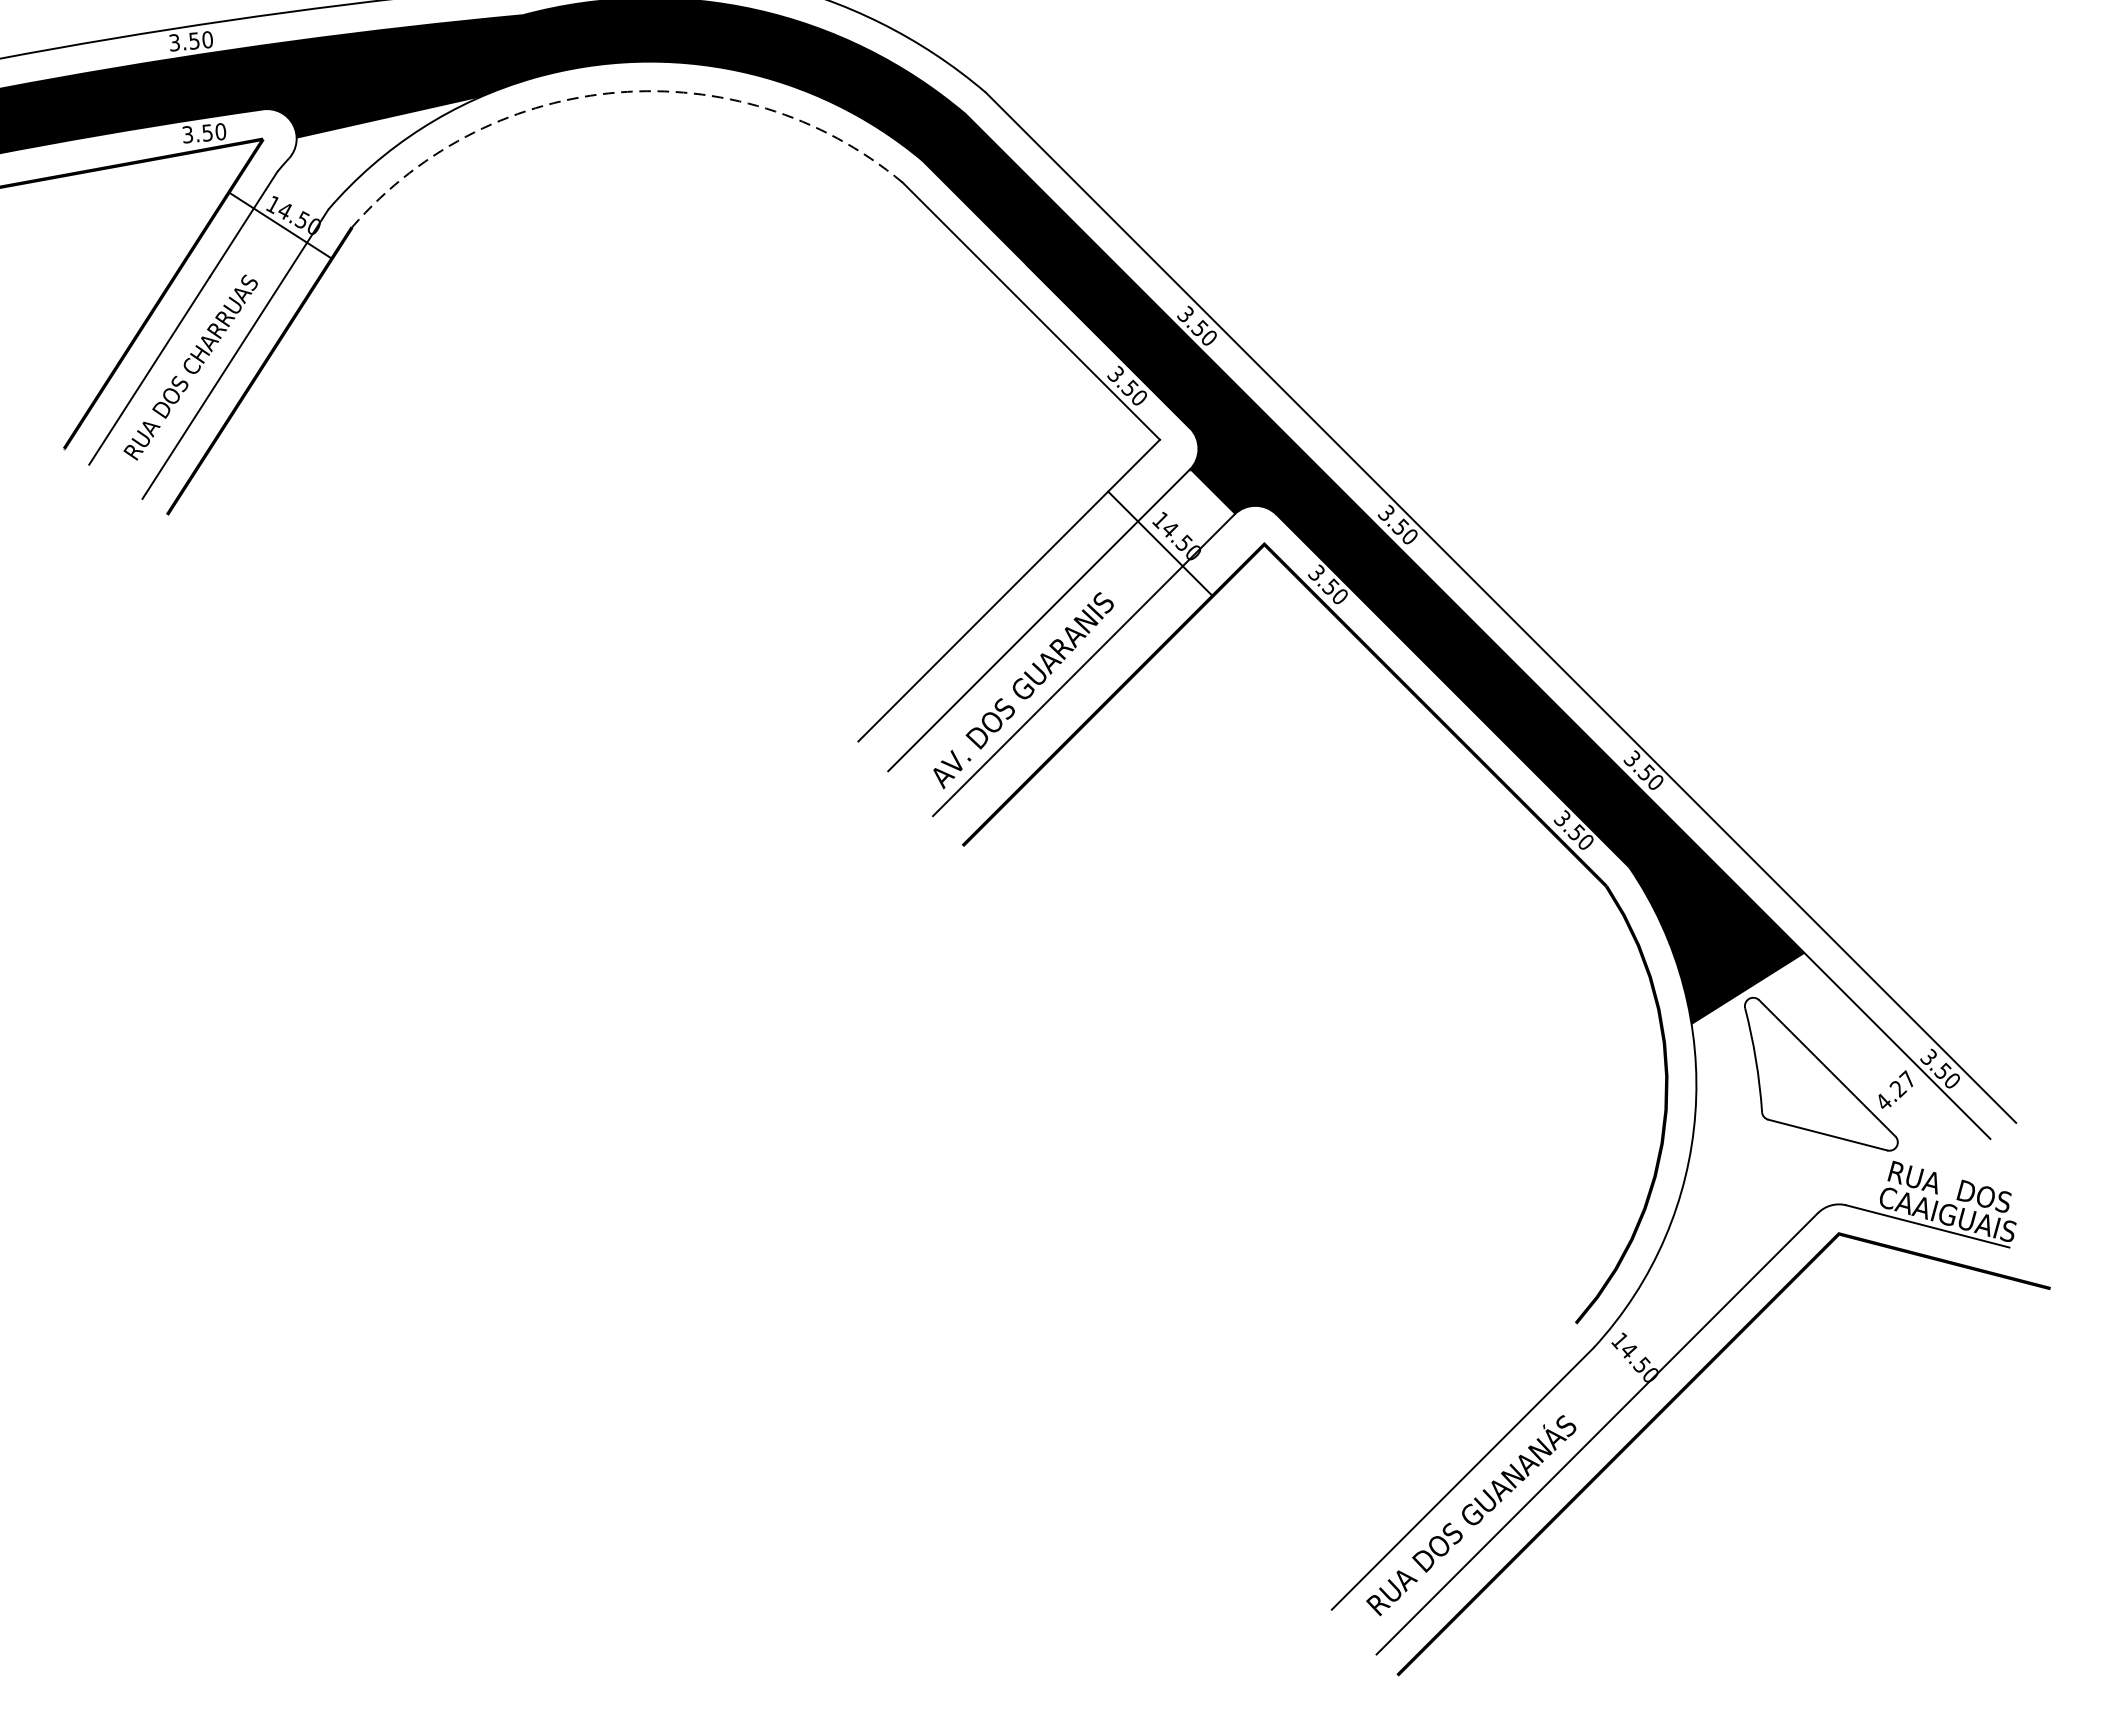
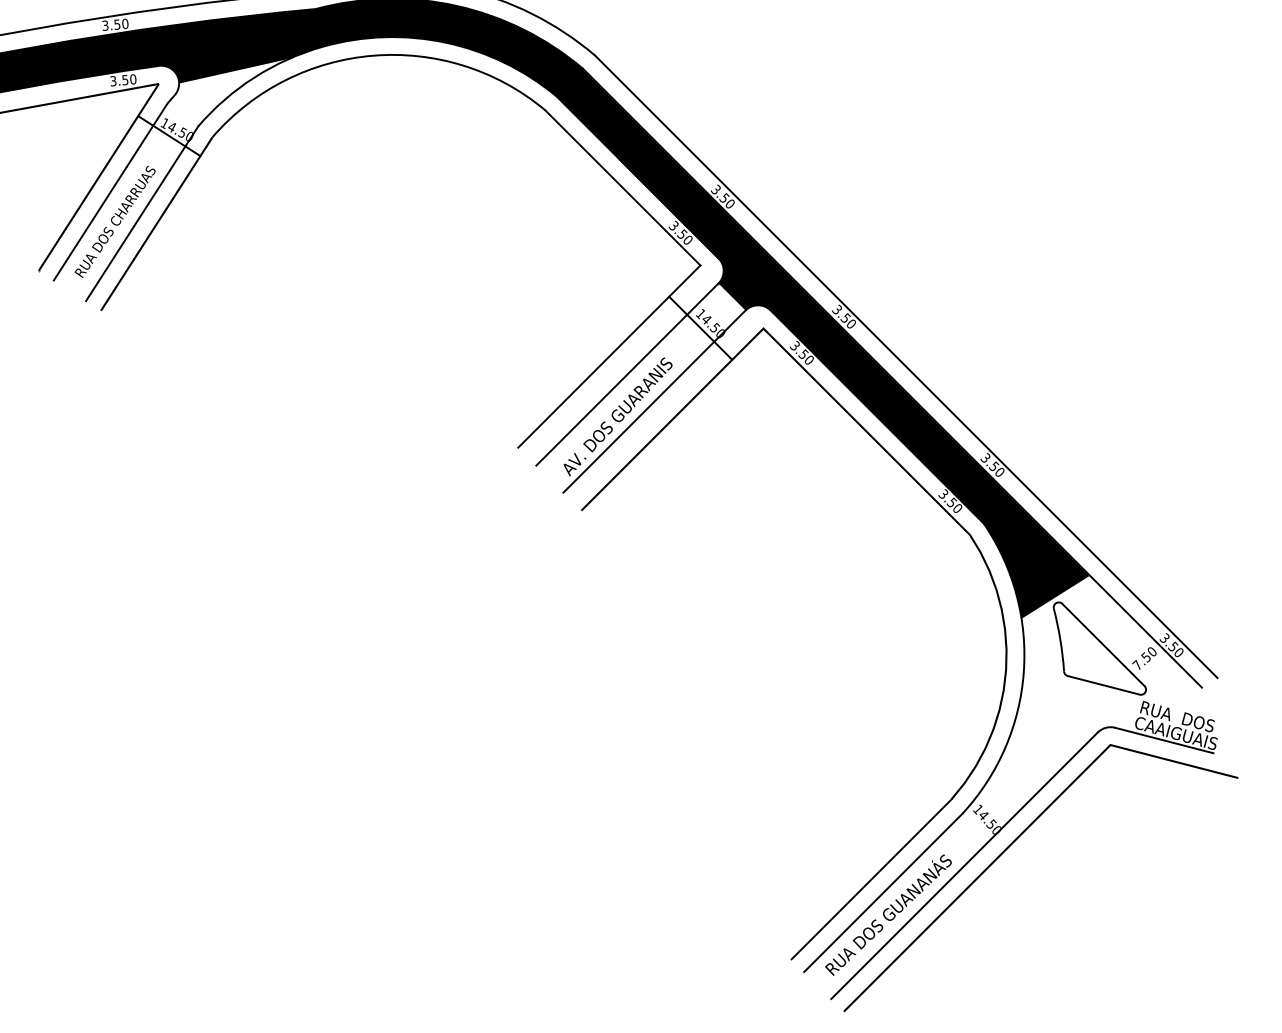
arc: (618, 92) -> (373, 55), dashed -> solid
text: (1895, 1088) -> (1144, 657), 4.27 -> 7.50
line: (1443, 1456) -> (871, 879), added

